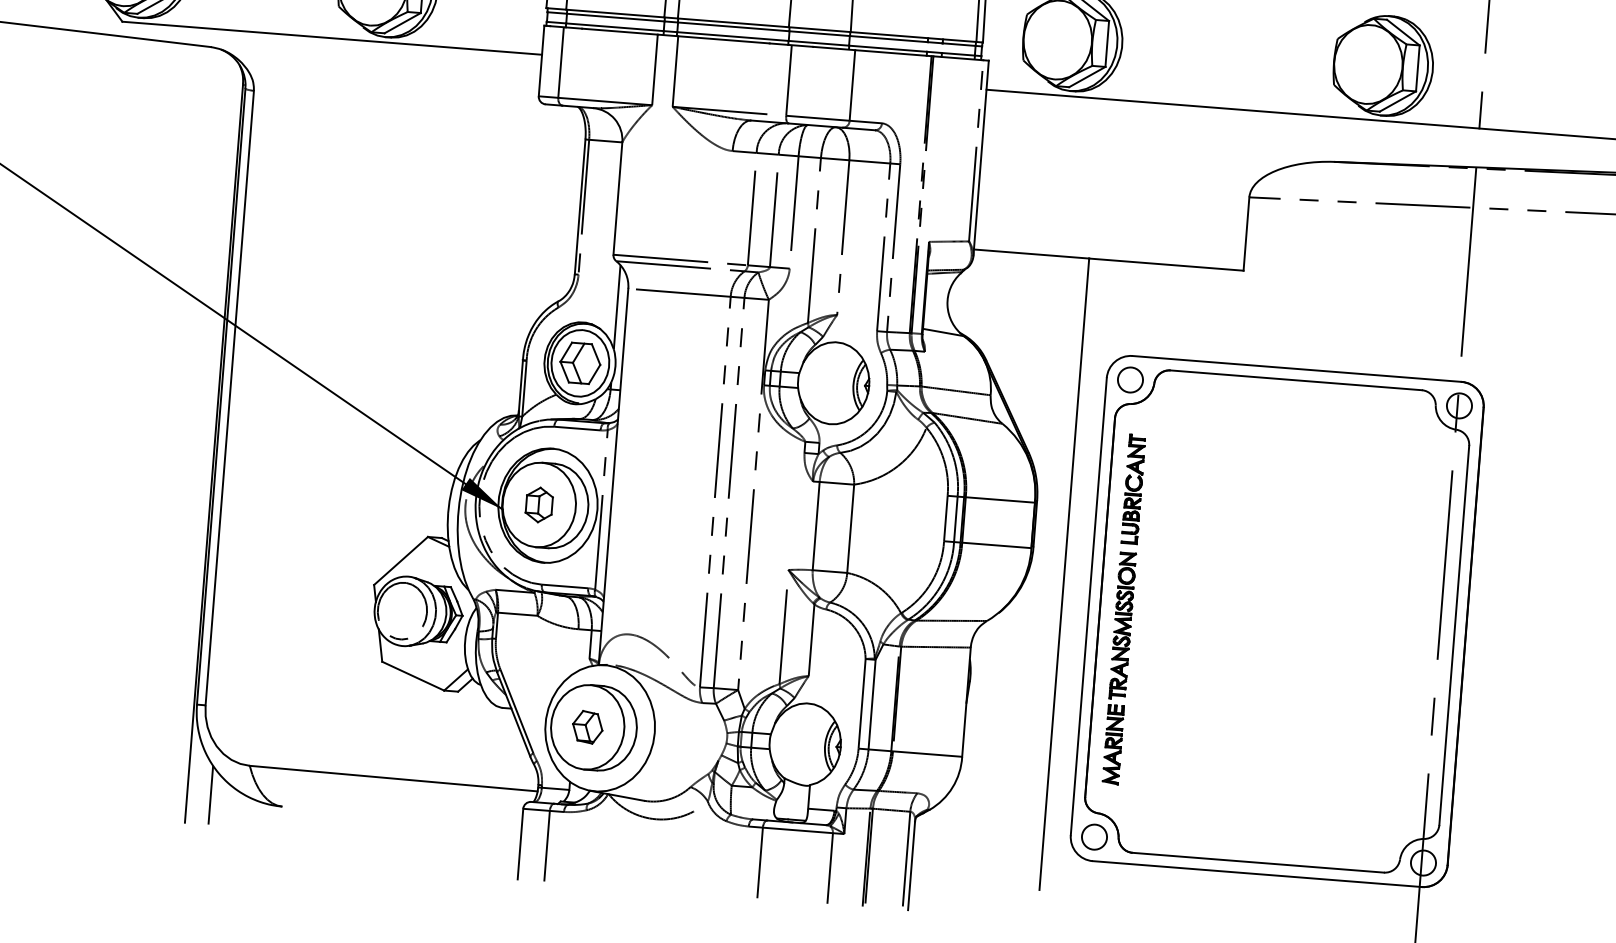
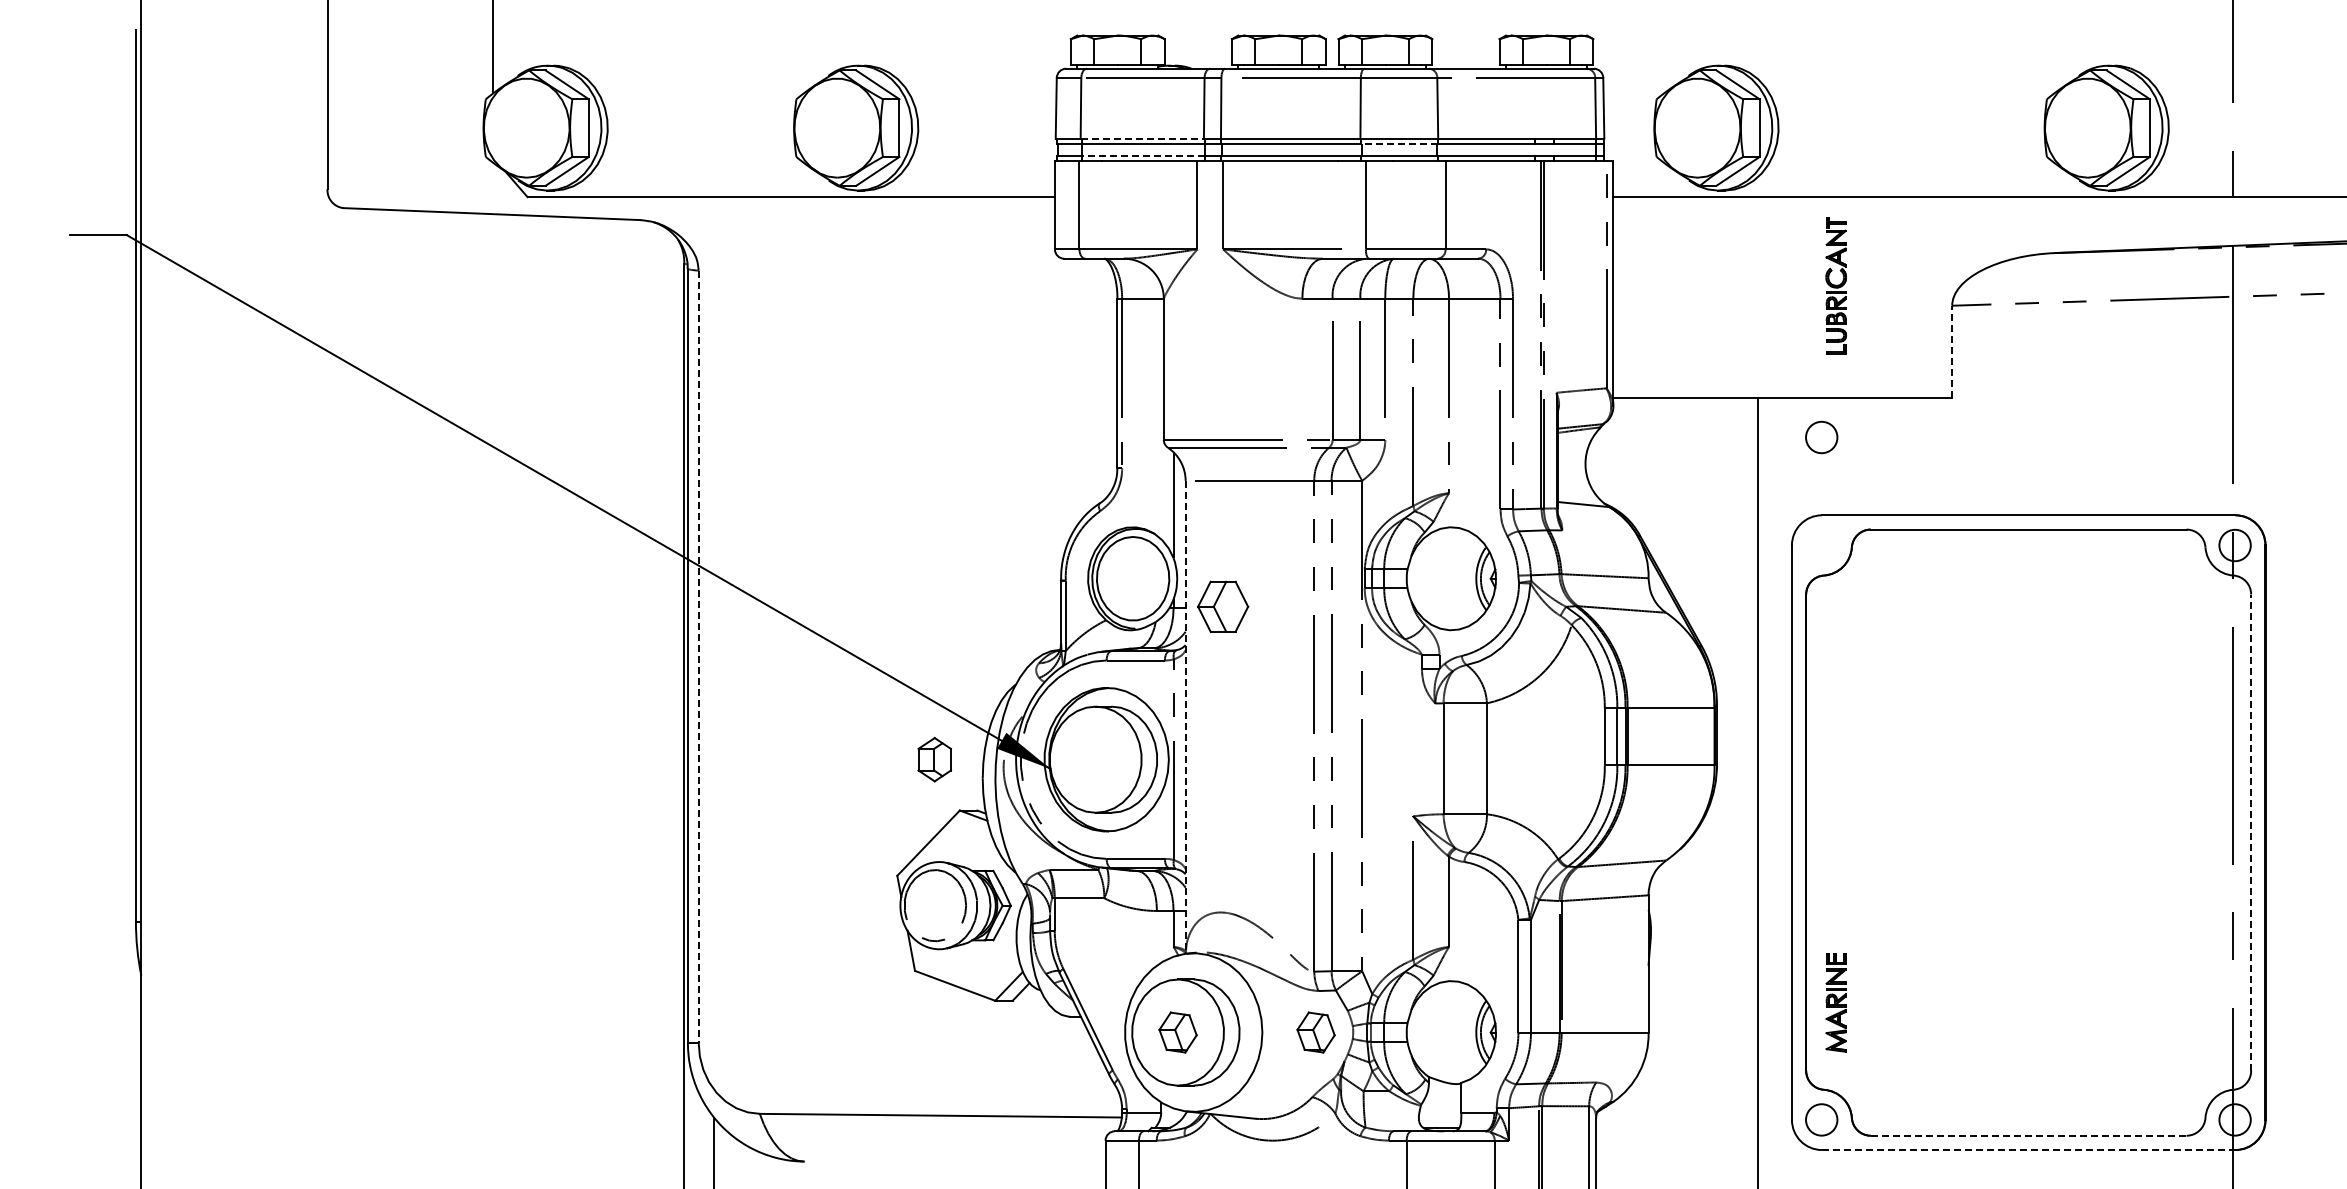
line: (615, 13) -> (1142, 138), solid -> dashed
line: (614, 27) -> (1142, 155), solid -> dashed
line: (819, 33) -> (1399, 143), solid -> dashed
line: (1246, 233) -> (1952, 351), solid -> dashed
part: (580, 363) -> (1223, 606), moved
circle: (1130, 380) -> (1821, 437), moved
line: (229, 398) -> (698, 656), solid -> dashed
line: (613, 477) -> (1185, 717), solid -> dashed
part: (1132, 489) -> (1835, 285), moved
part: (539, 504) -> (934, 759), moved
part: (1122, 625) -> (1835, 853), removed
line: (1454, 635) -> (2251, 832), solid -> dashed
part: (697, 735) -> (1315, 1032), added
line: (1258, 862) -> (2028, 1135), solid -> dashed
line: (1257, 874) -> (2028, 1150), solid -> dashed

